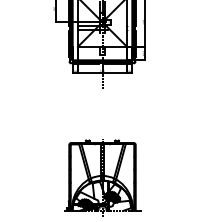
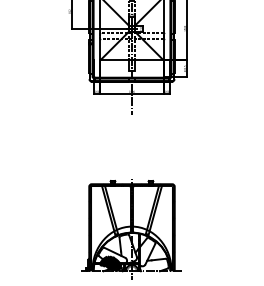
hatch: (112, 196) -> (144, 253), removed

